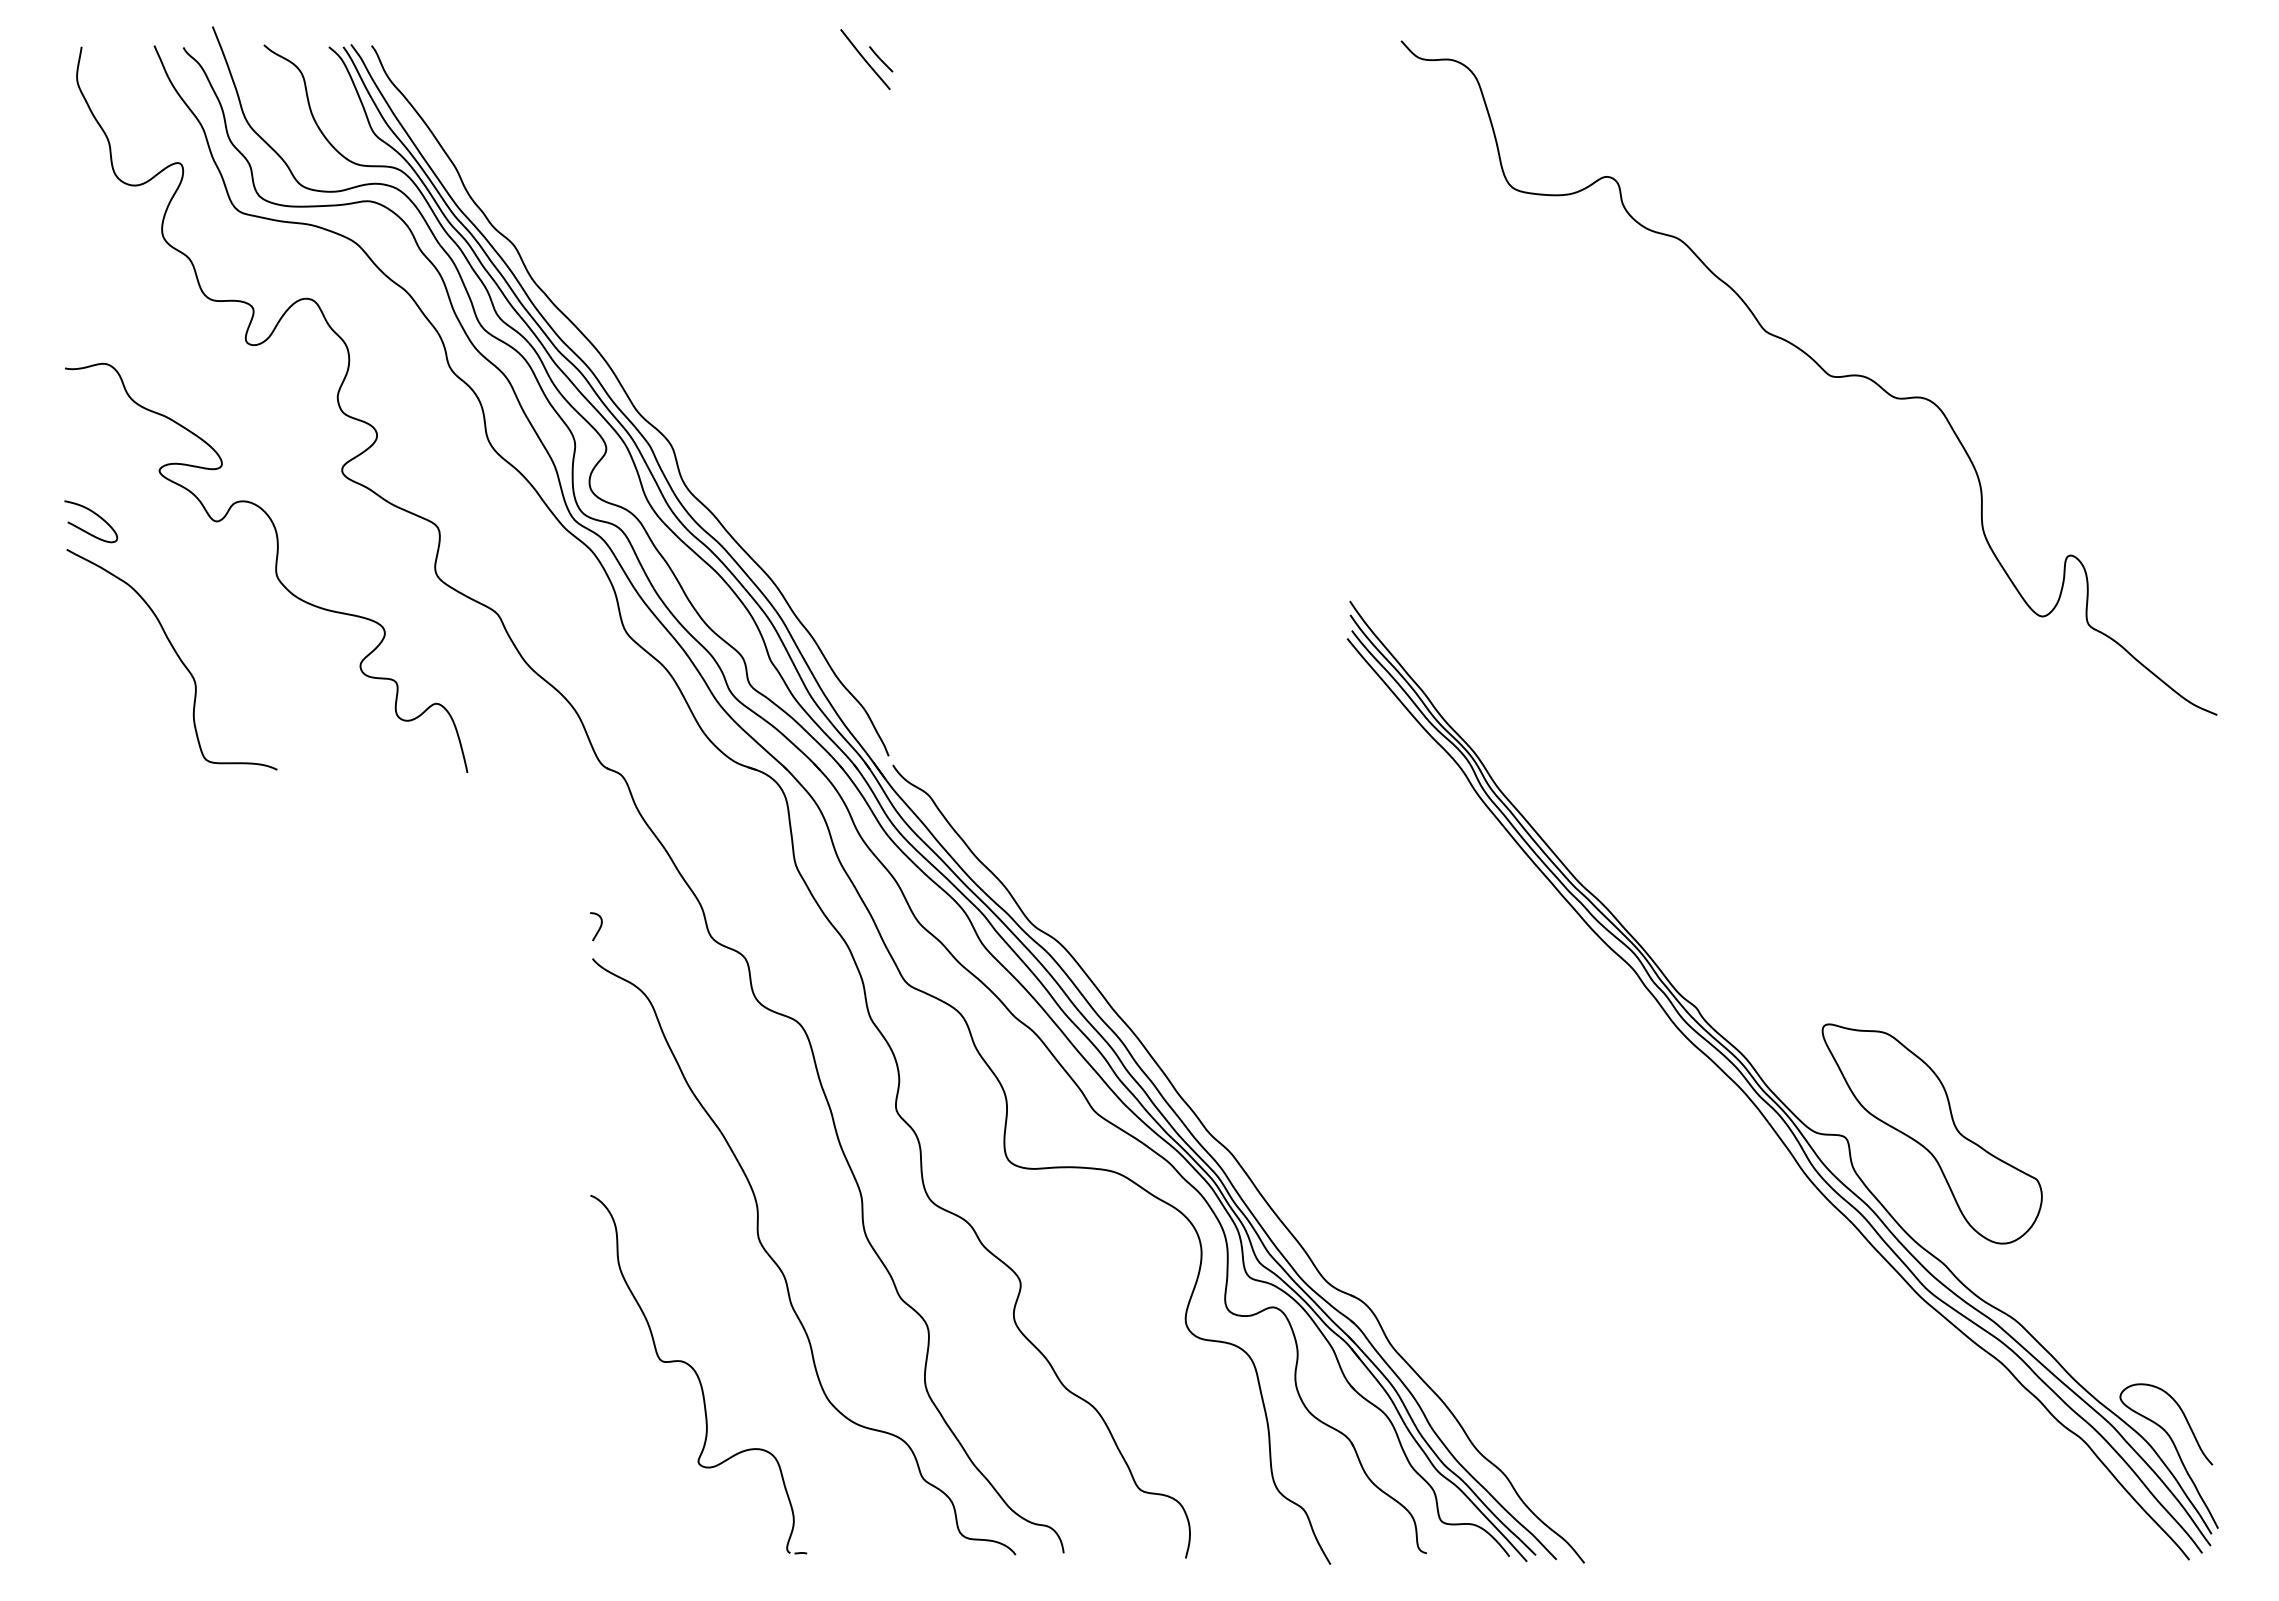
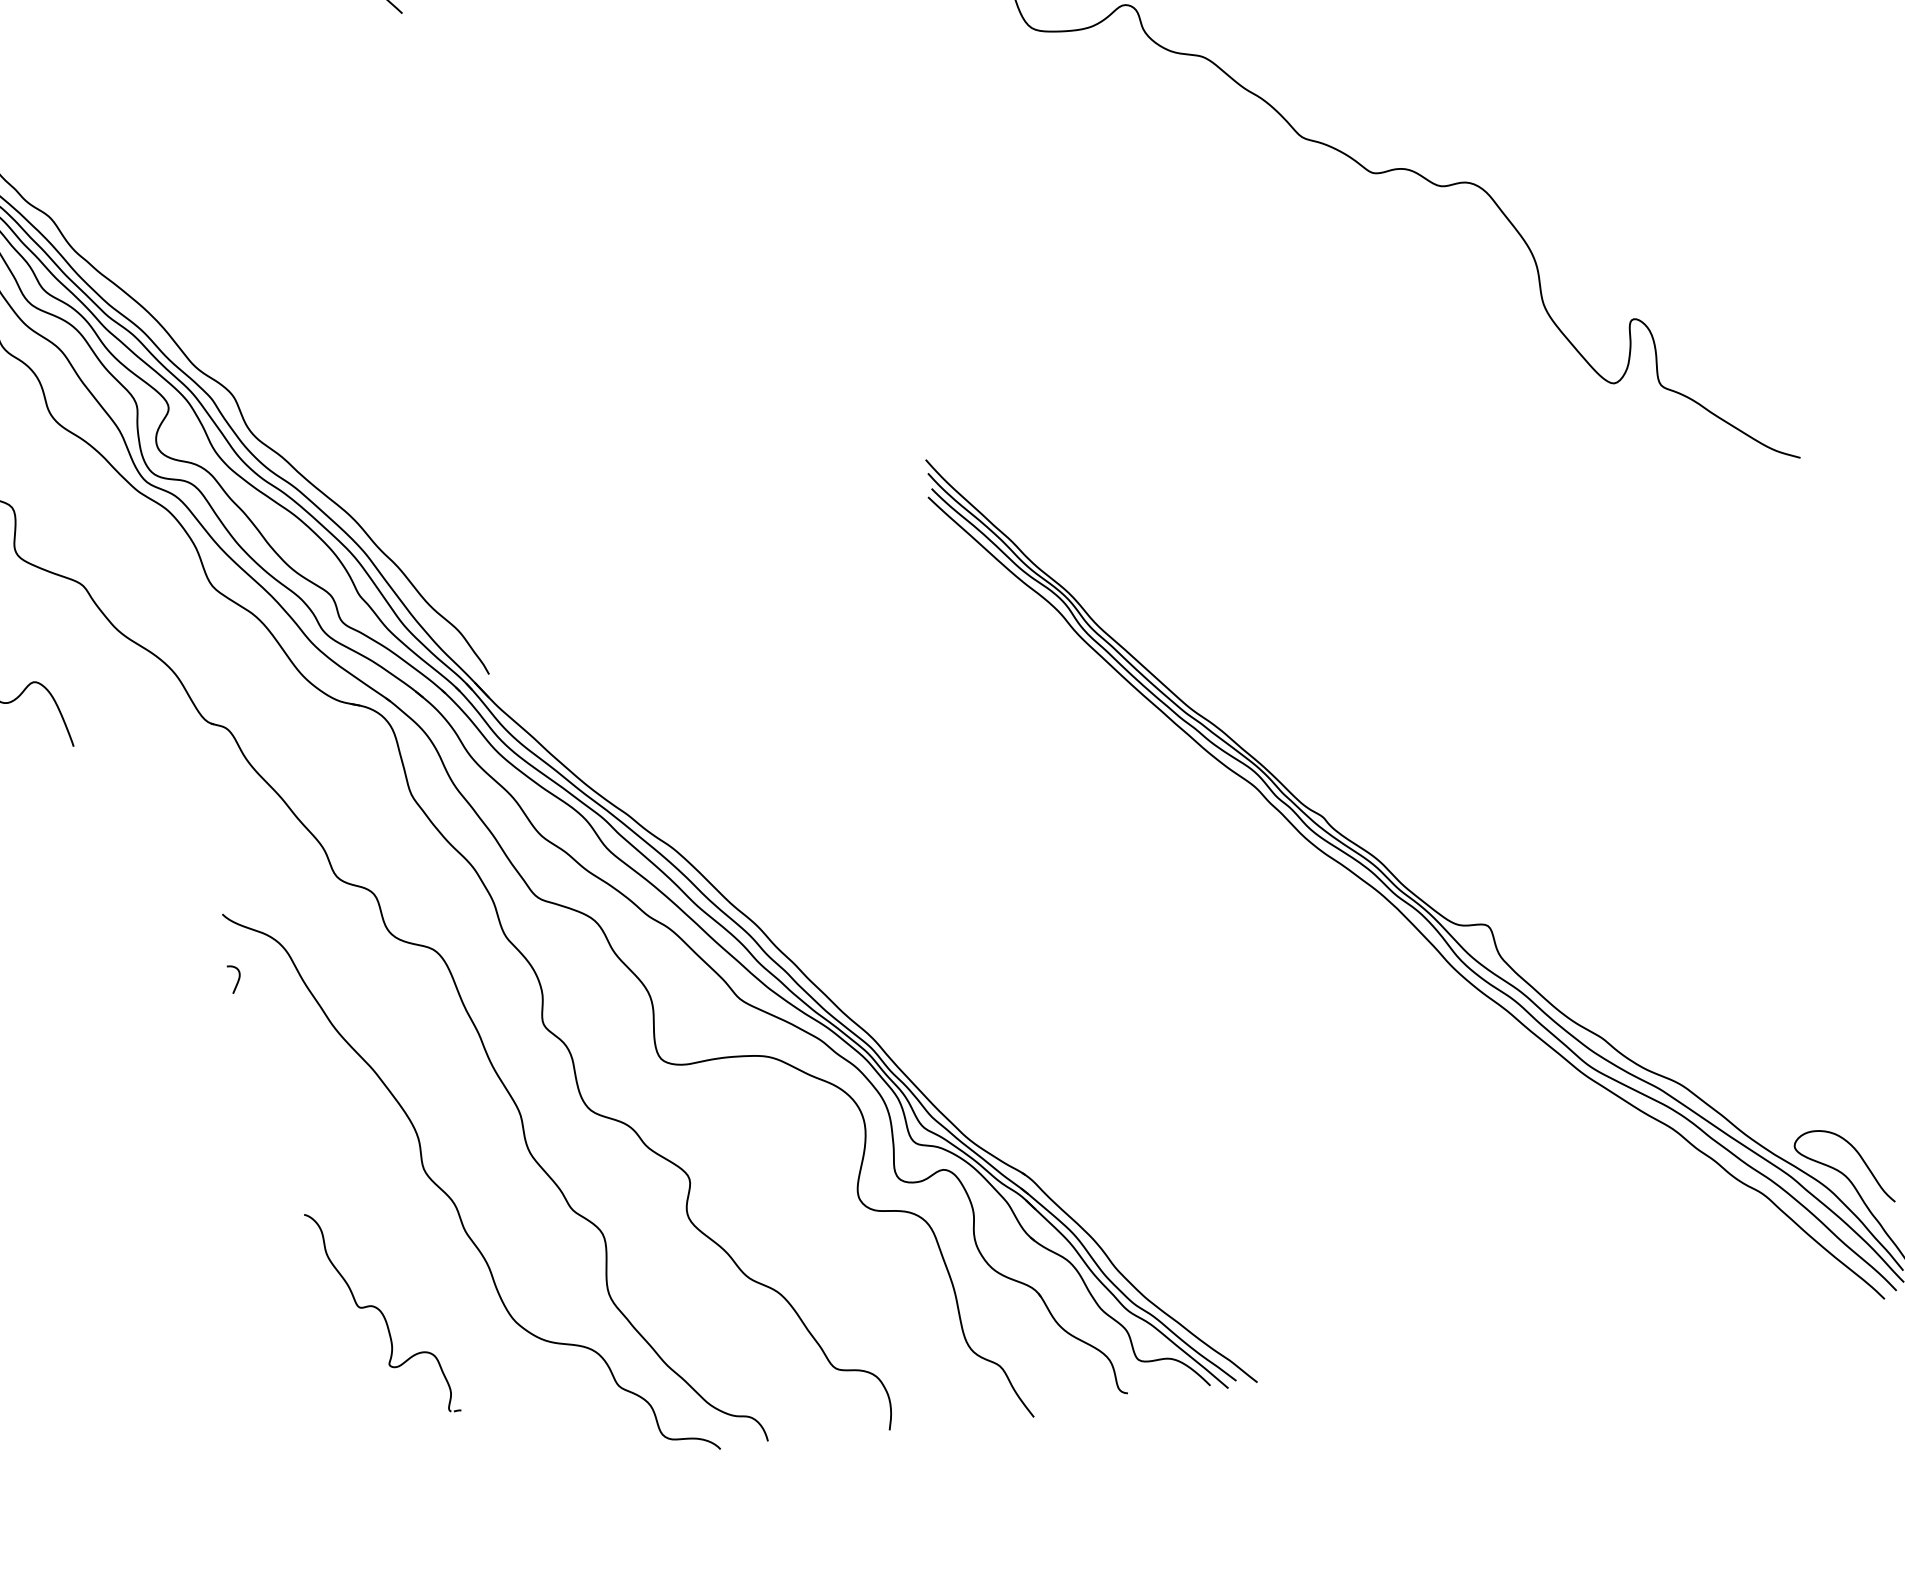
curve: (598, 928) -> (237, 980), moved
part: (1931, 1133) -> (1572, 910), removed
part: (1238, 1163) -> (889, 1031), removed
part: (698, 1374) -> (382, 1312), size x0.6

